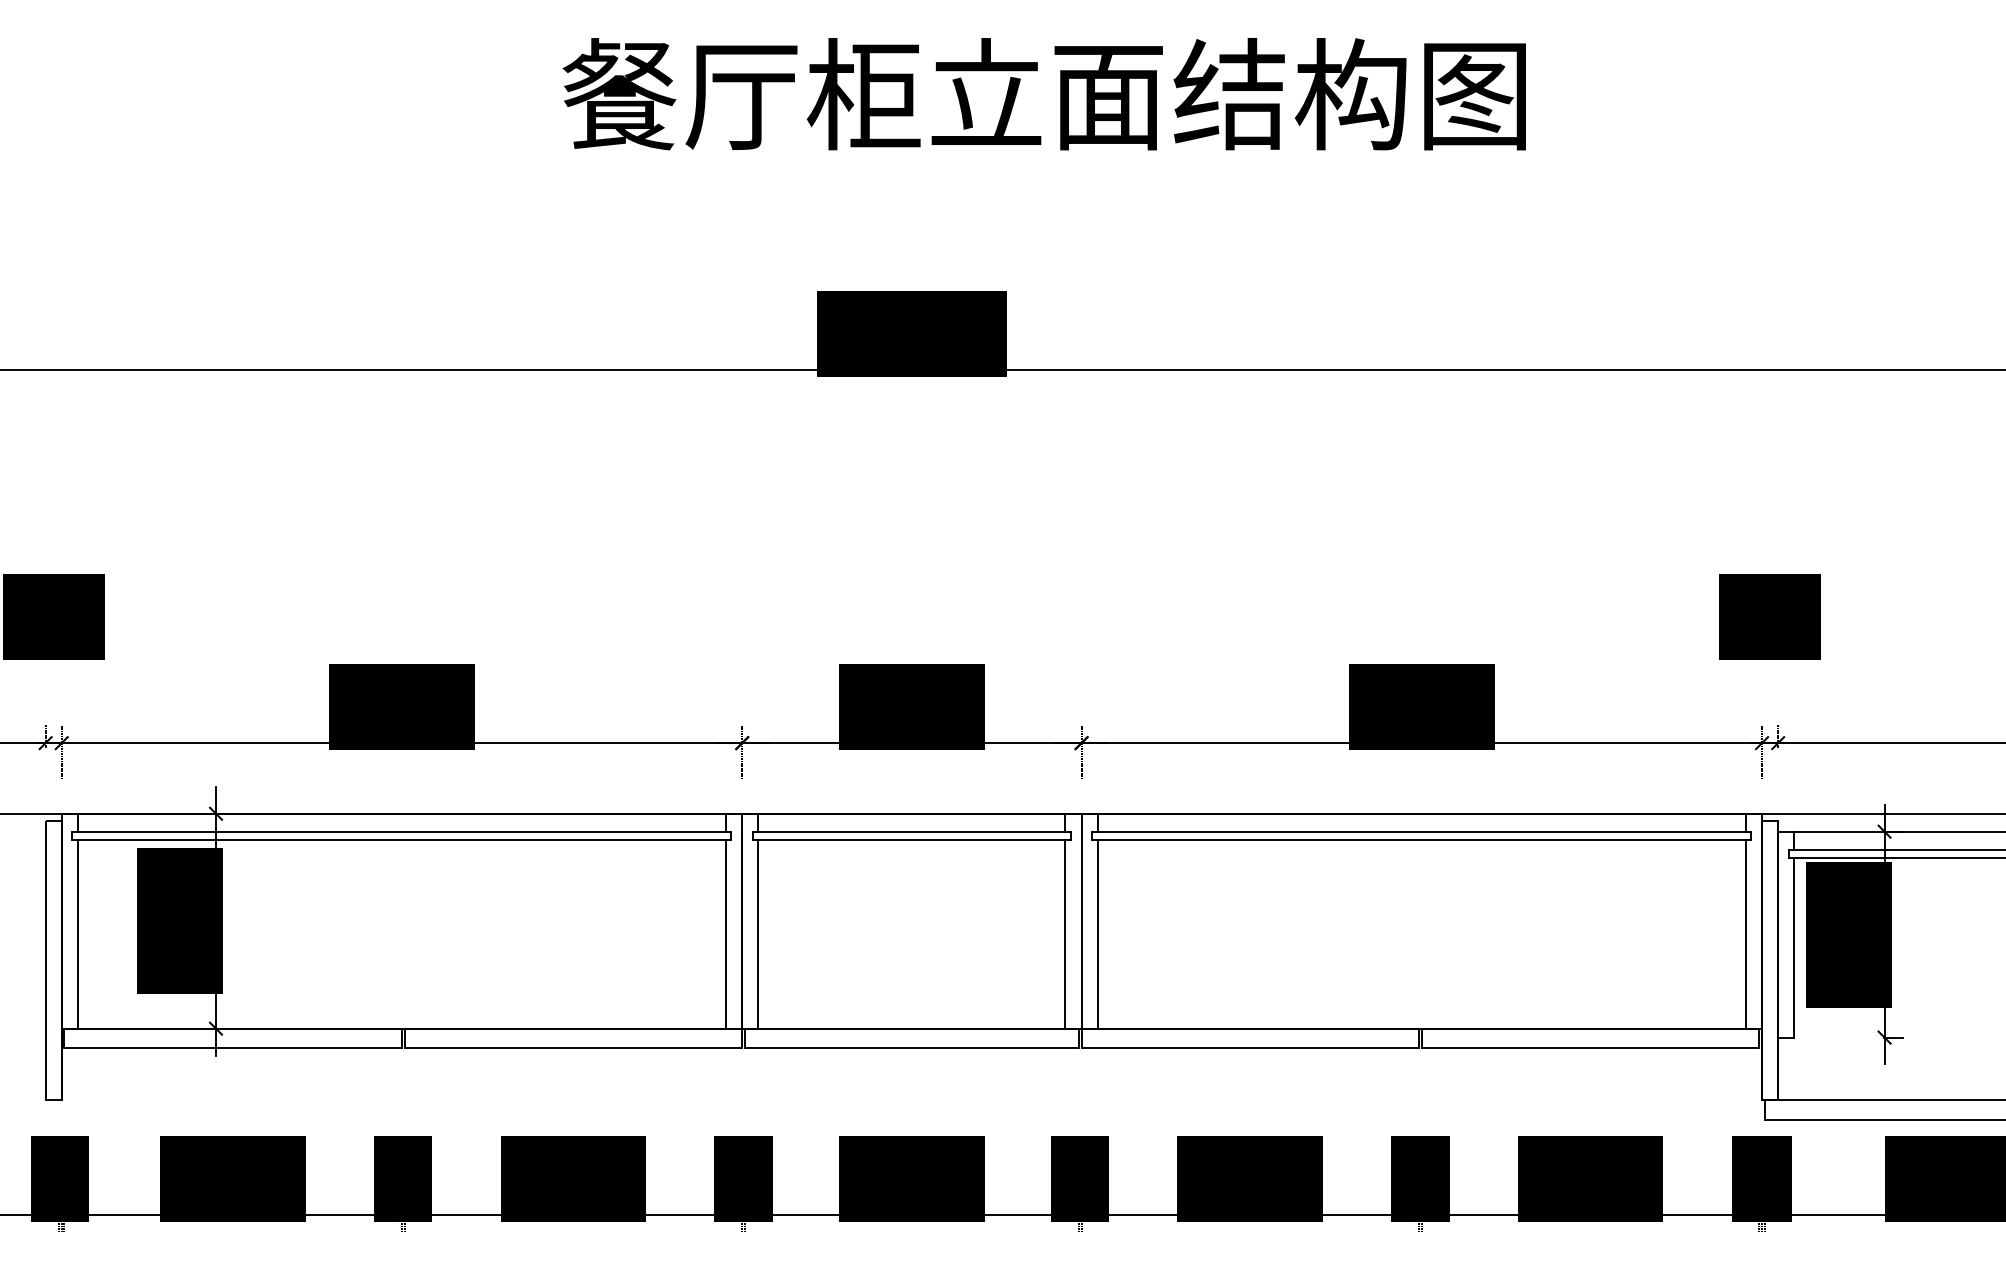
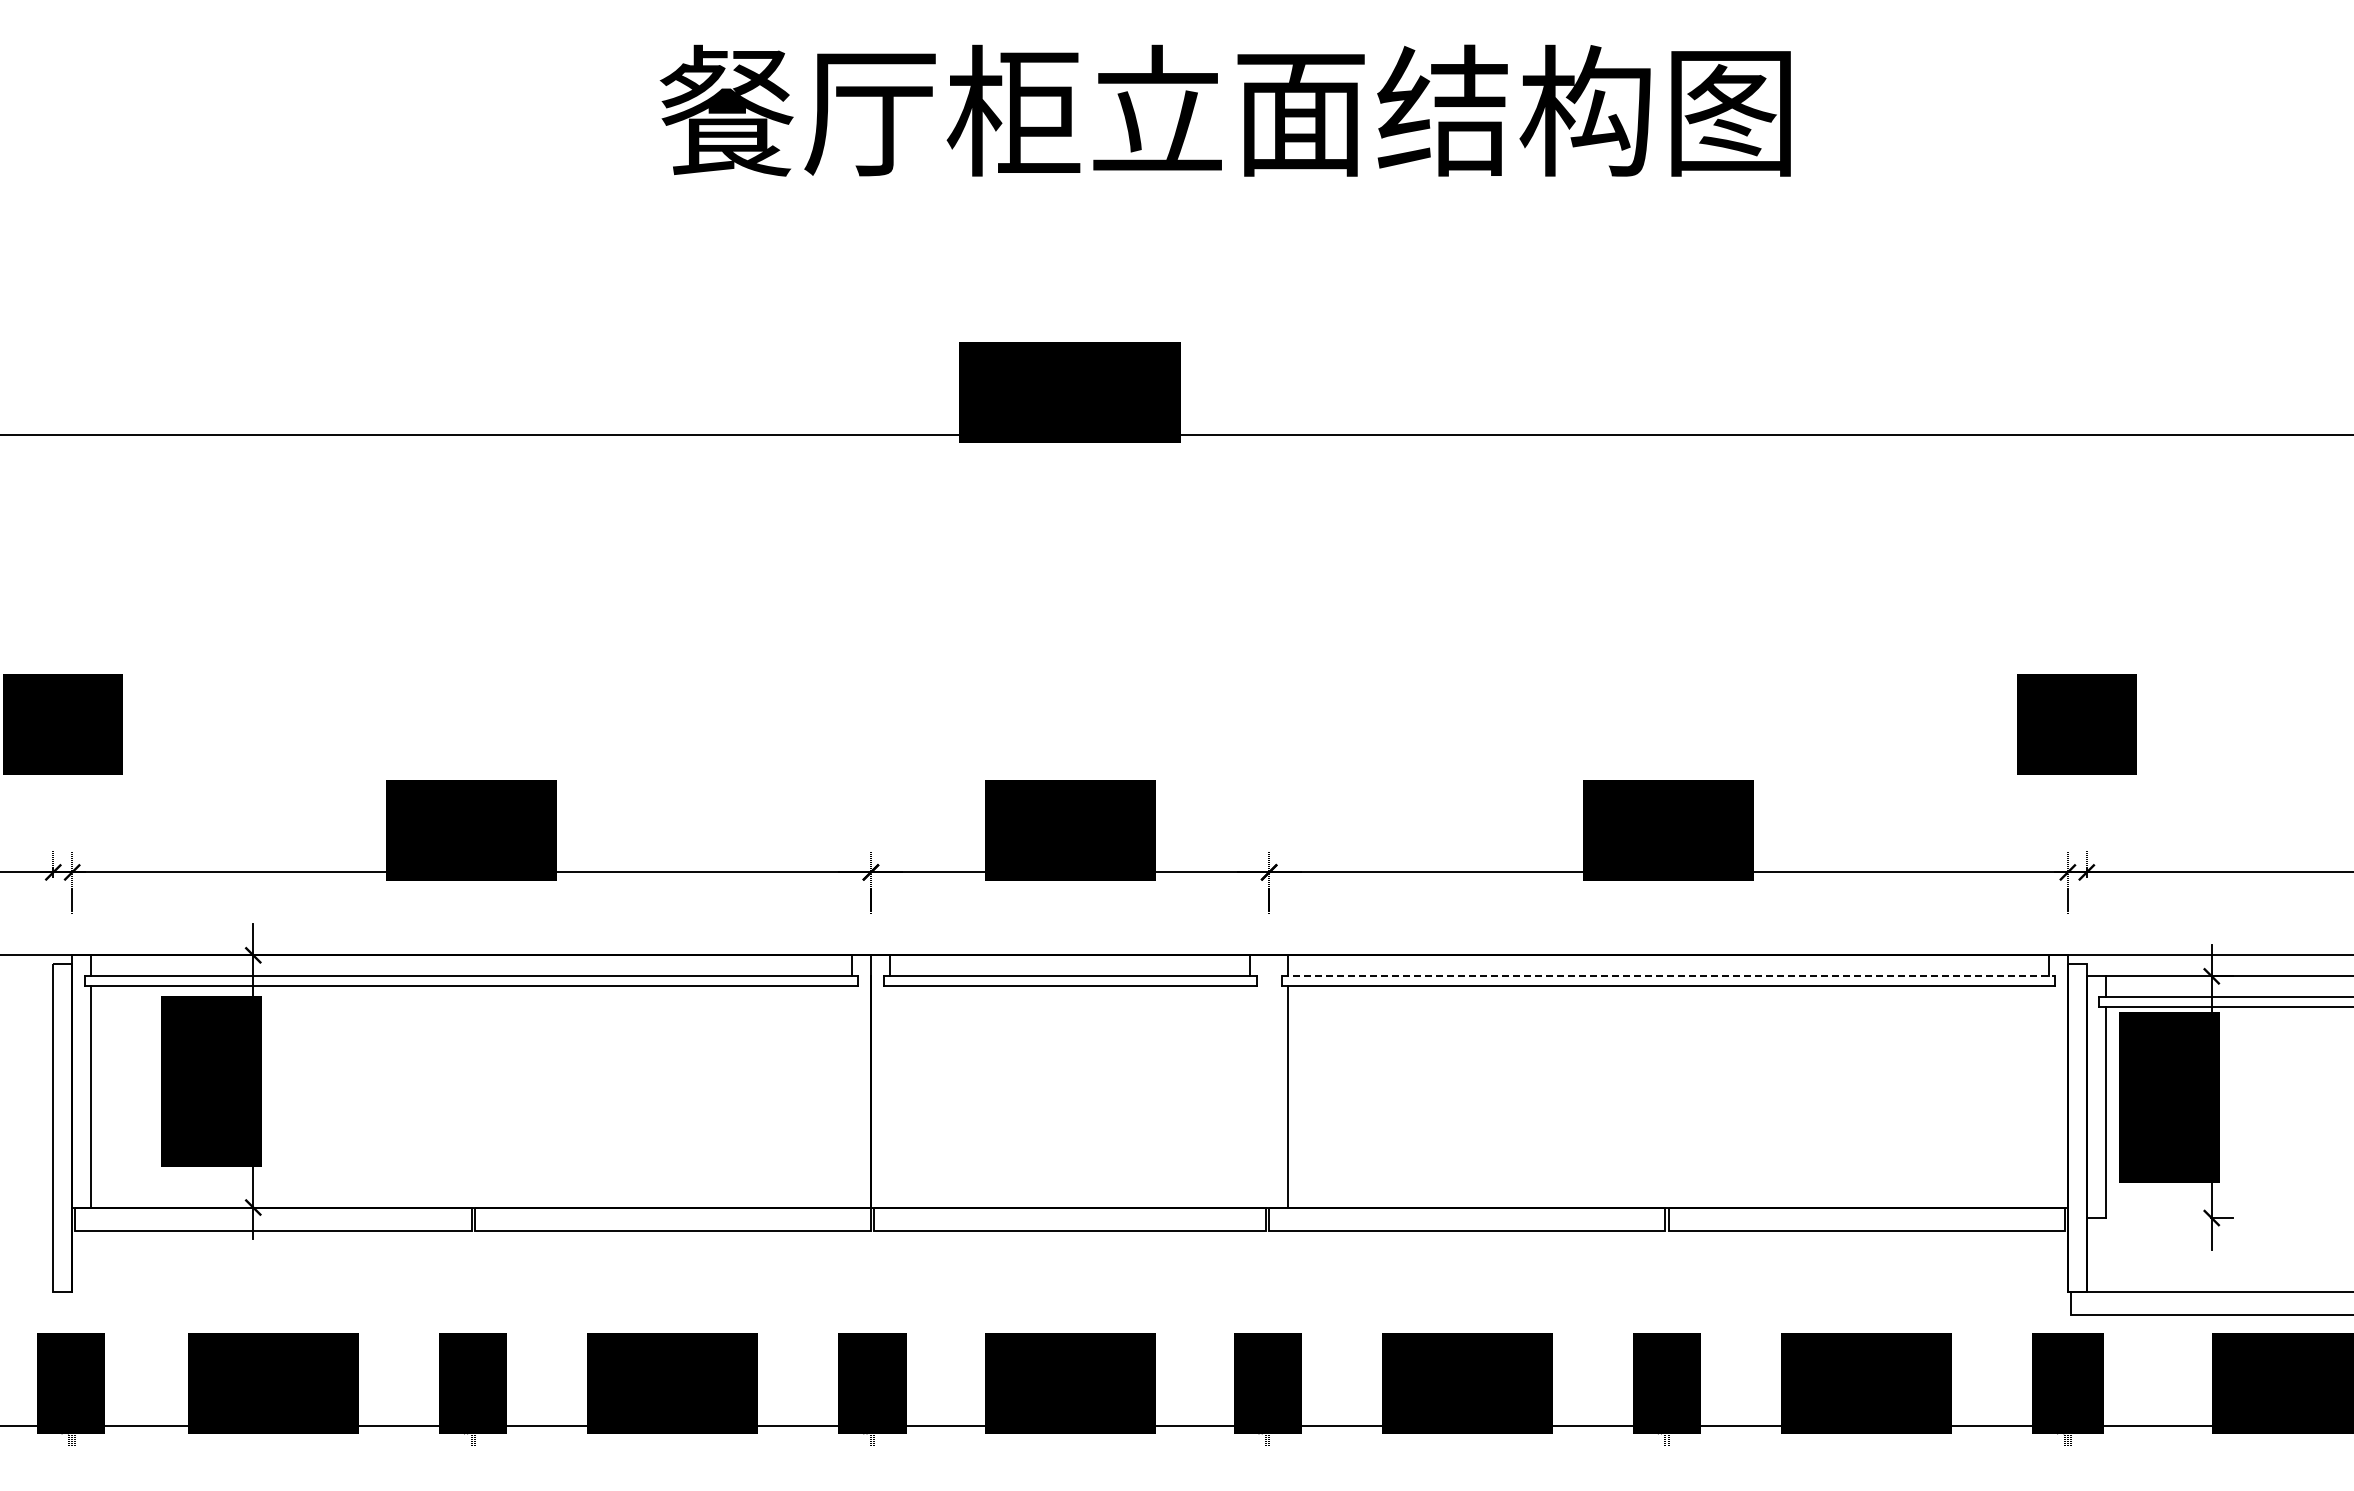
line: (1421, 831) -> (1668, 976), solid -> dashed
line: (1081, 921) -> (1269, 1081), removed
line: (726, 934) -> (852, 1096), removed
line: (758, 934) -> (889, 1096), removed
line: (1065, 934) -> (1250, 1096), removed
line: (1745, 934) -> (2048, 1096), removed

